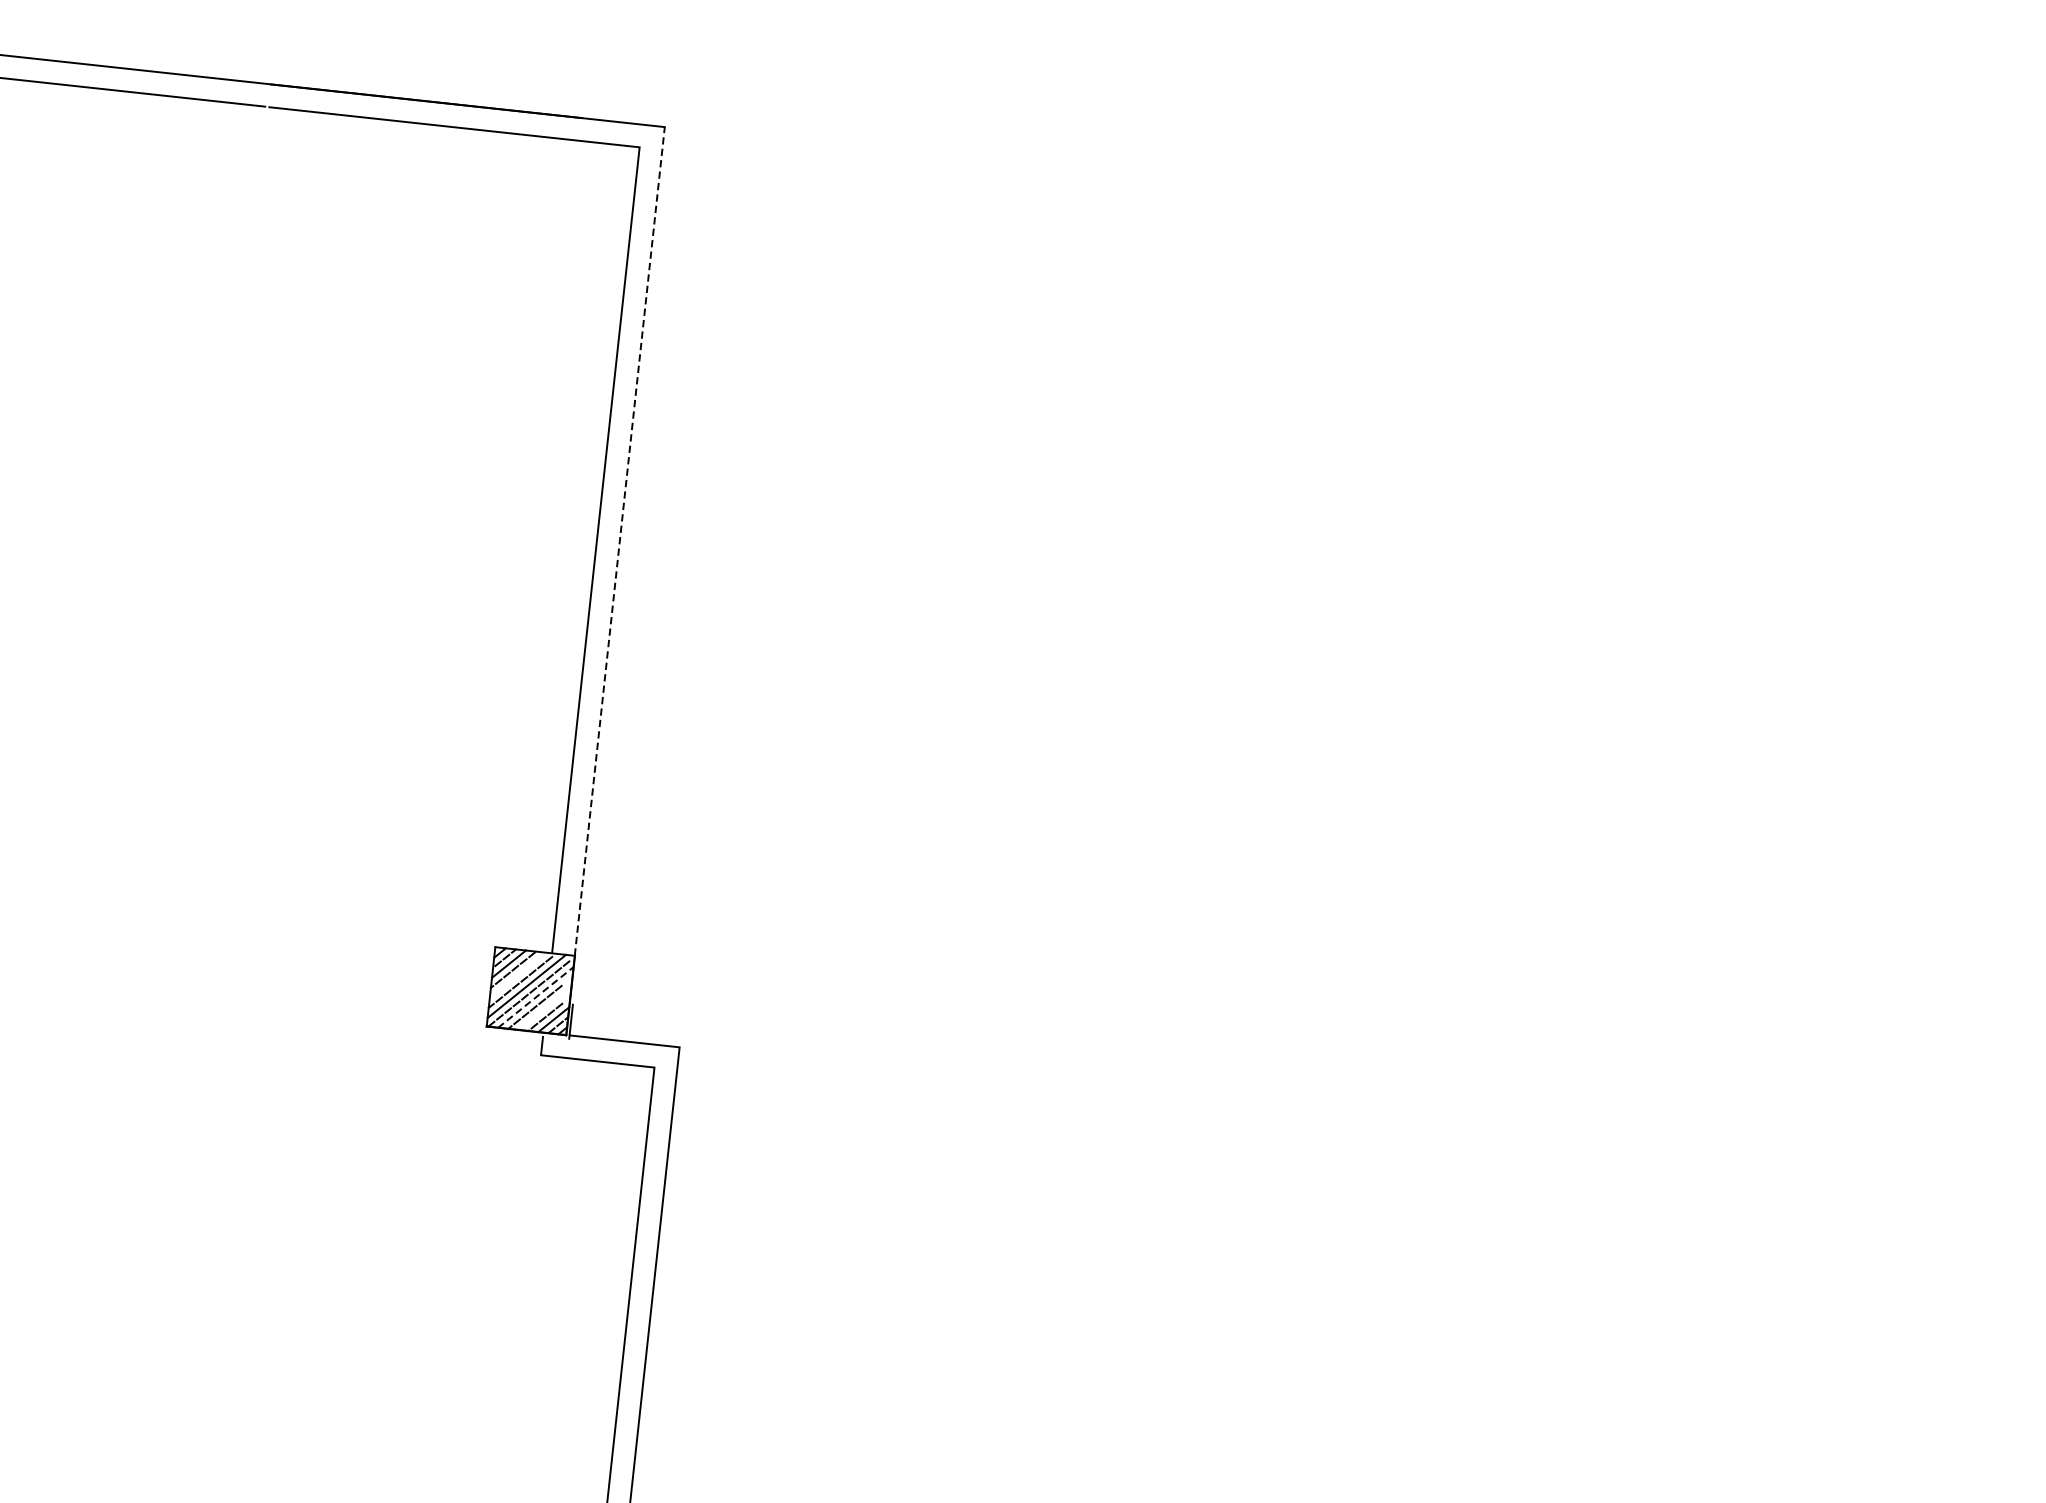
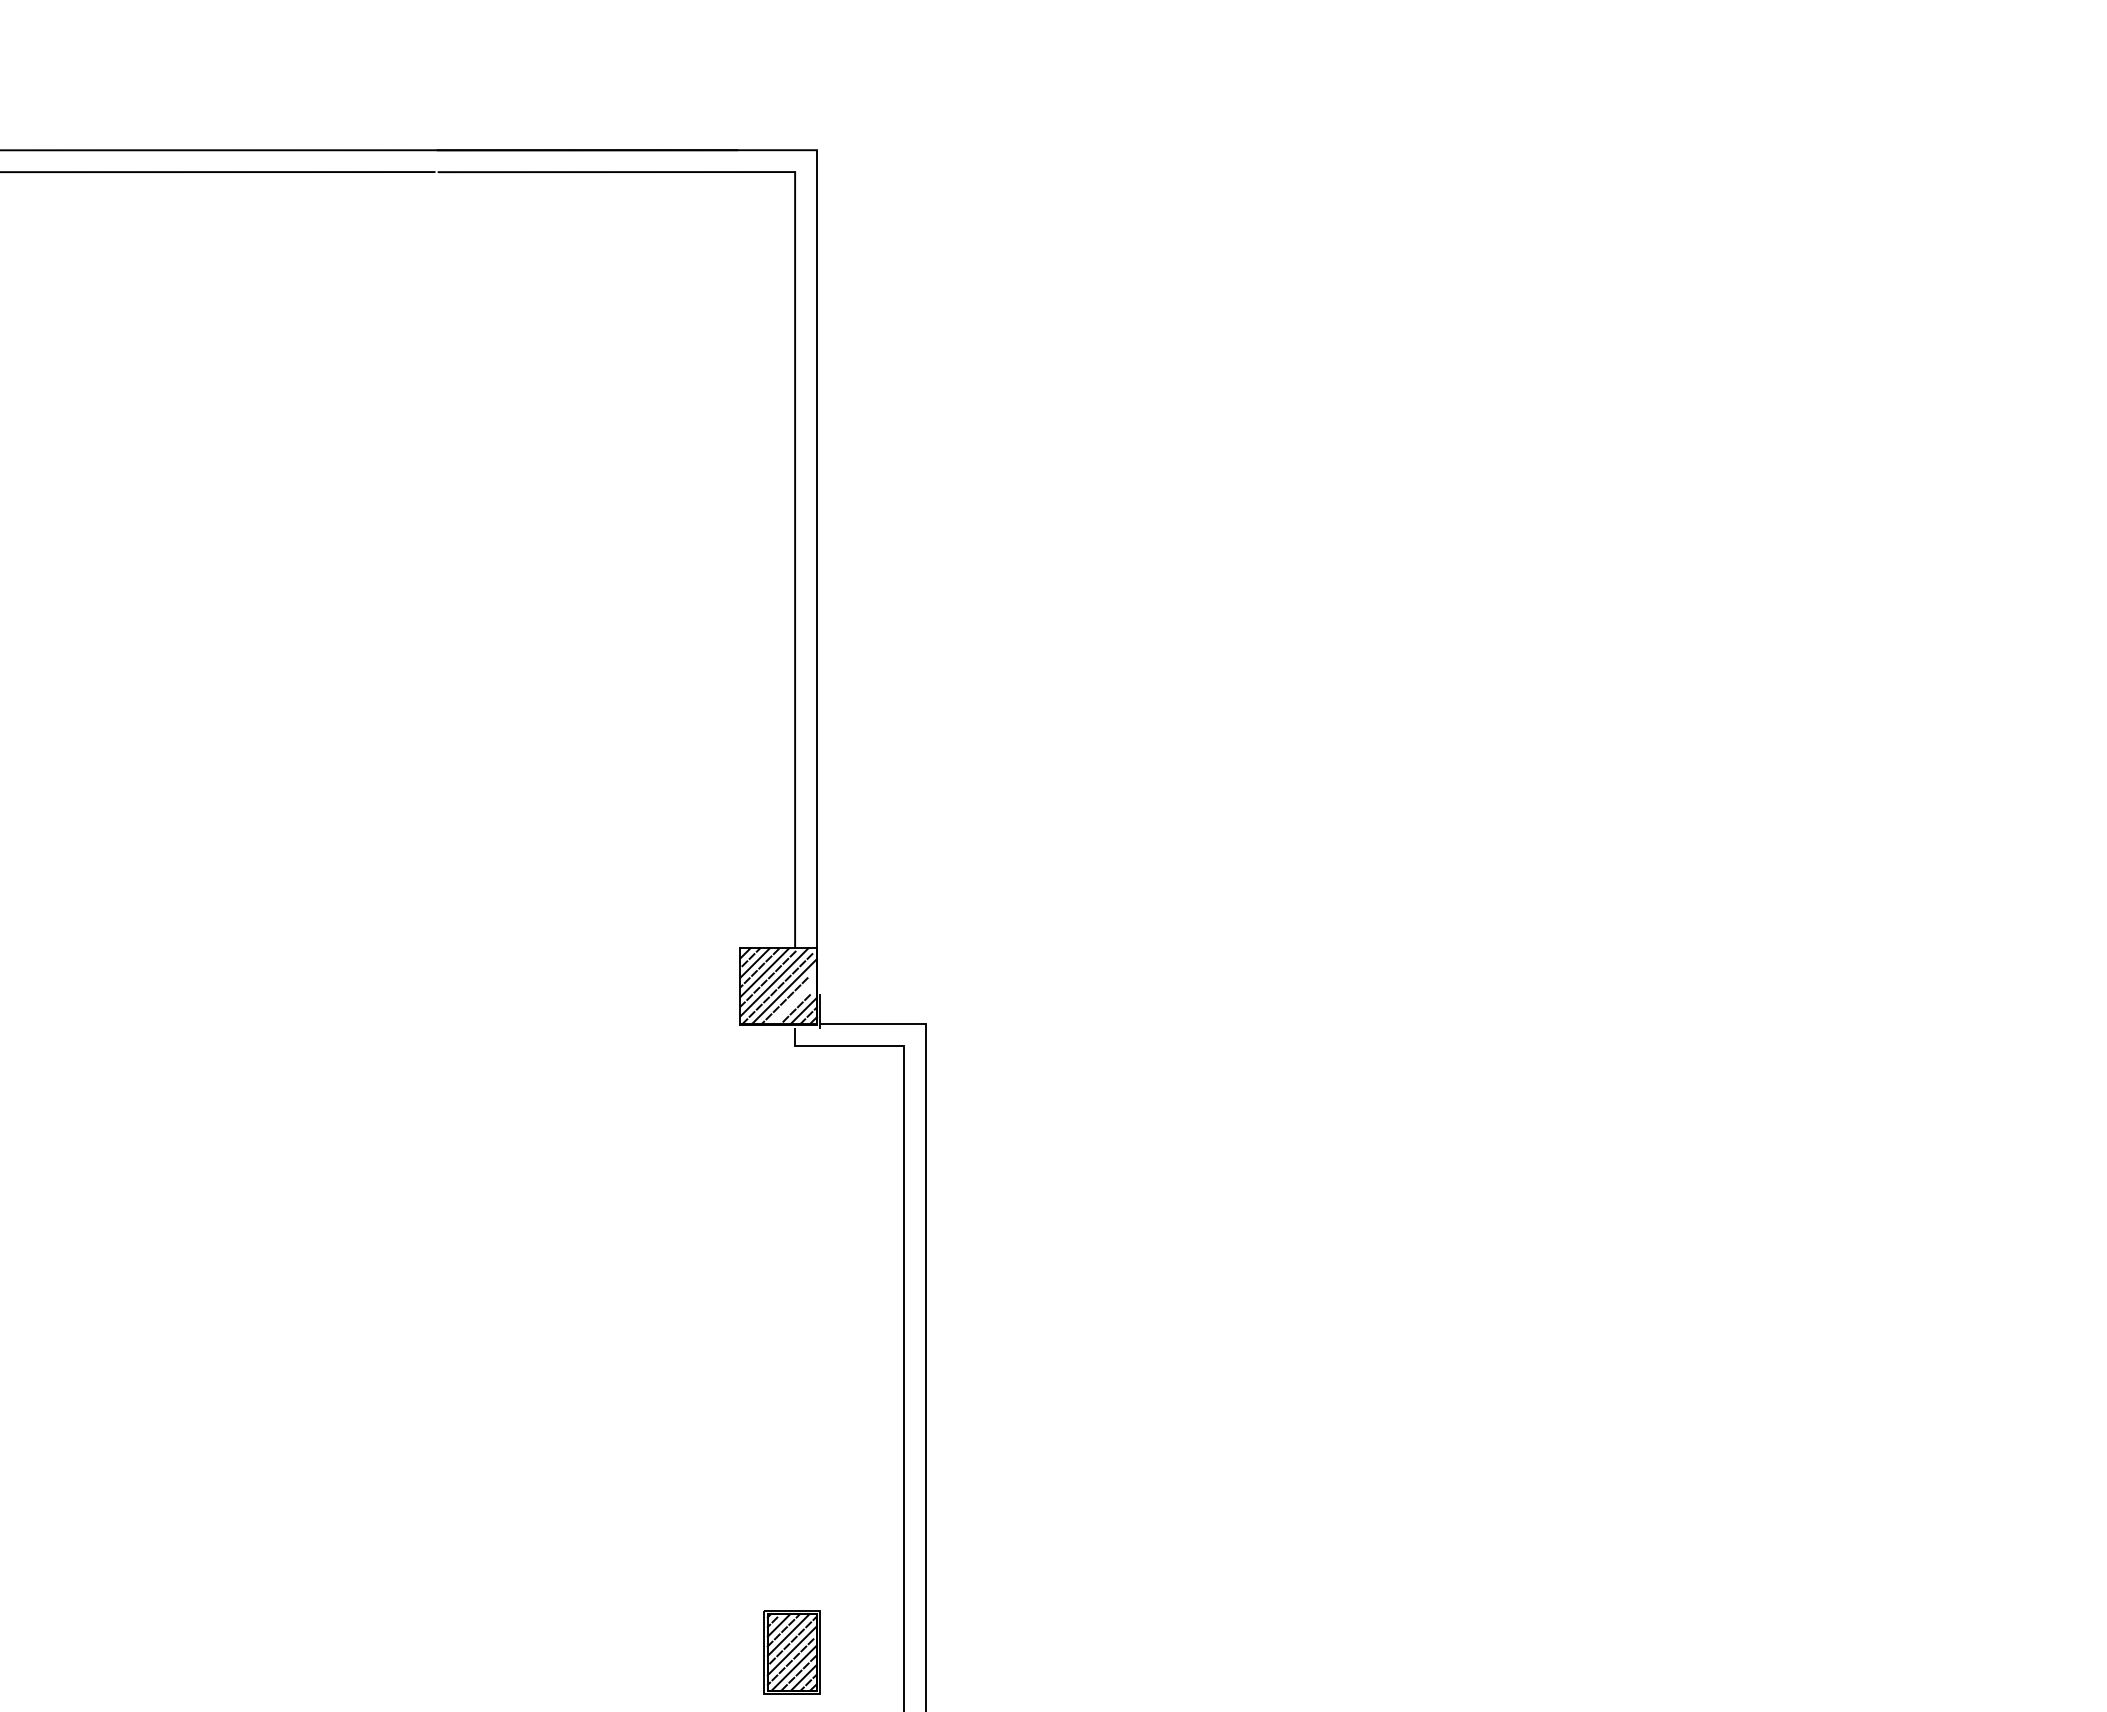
line: (619, 541) -> (816, 549), dashed -> solid
line: (517, 975) -> (764, 972), added
line: (536, 997) -> (784, 991), dashed -> solid

